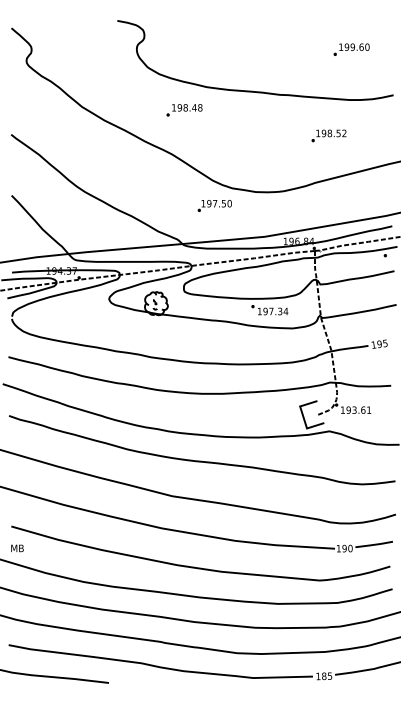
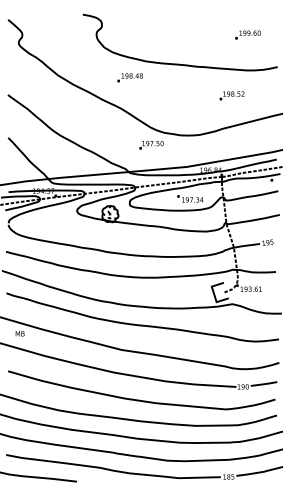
part: (269, 310) -> (190, 199), moved
text: (17, 548) -> (20, 333), moved

